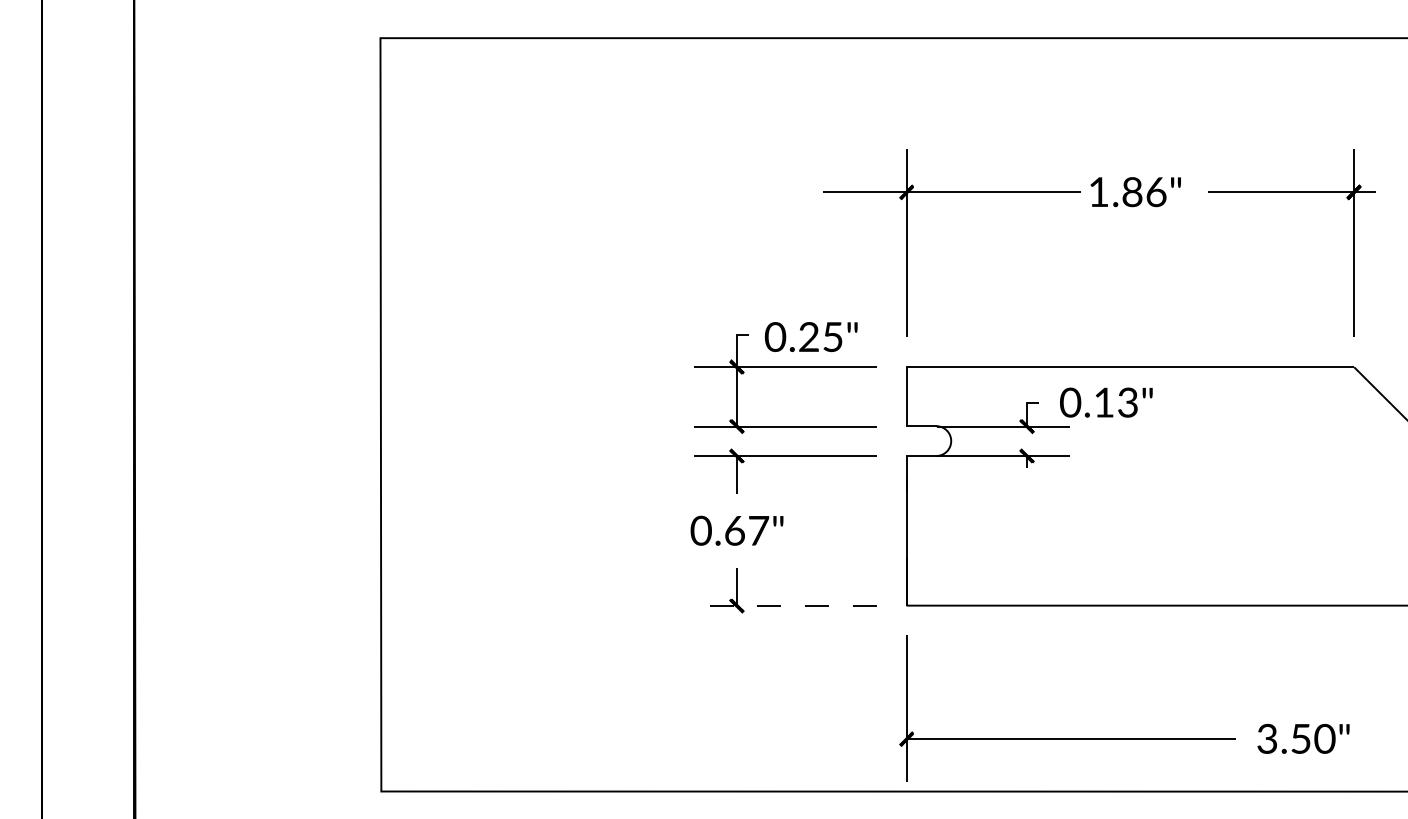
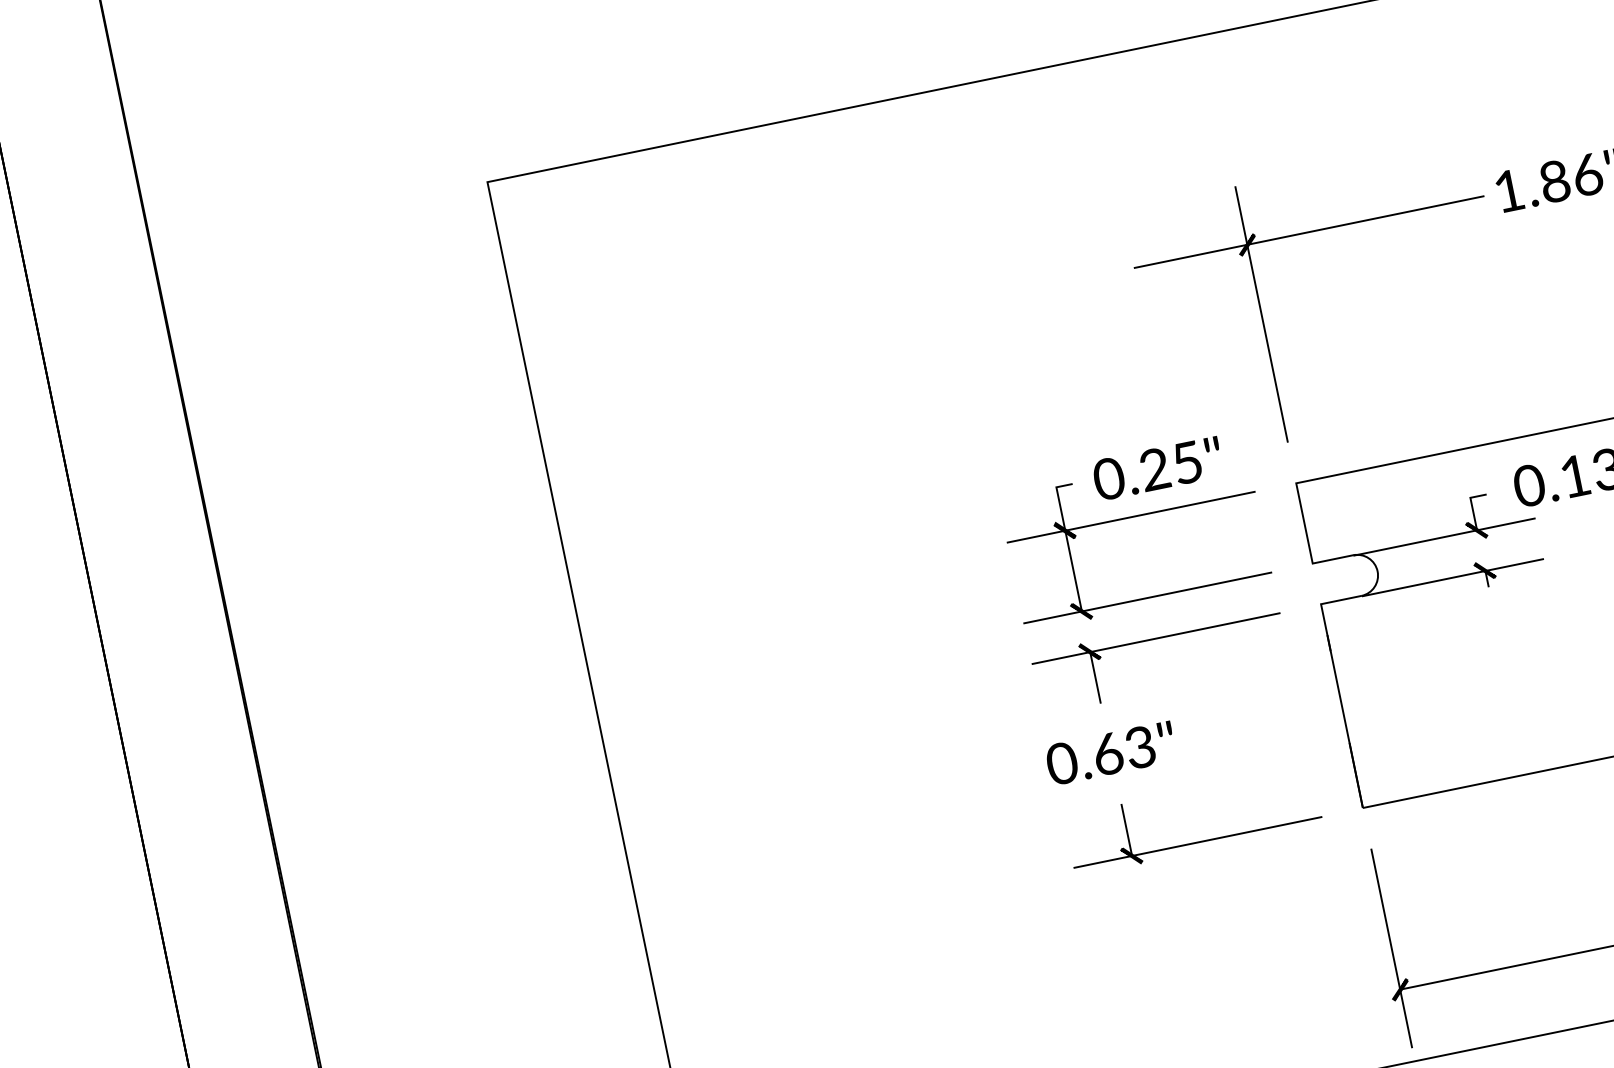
text: (758, 530) -> (1140, 747), 0.67" -> 0.63"
line: (784, 606) -> (1196, 843), dashed -> solid

